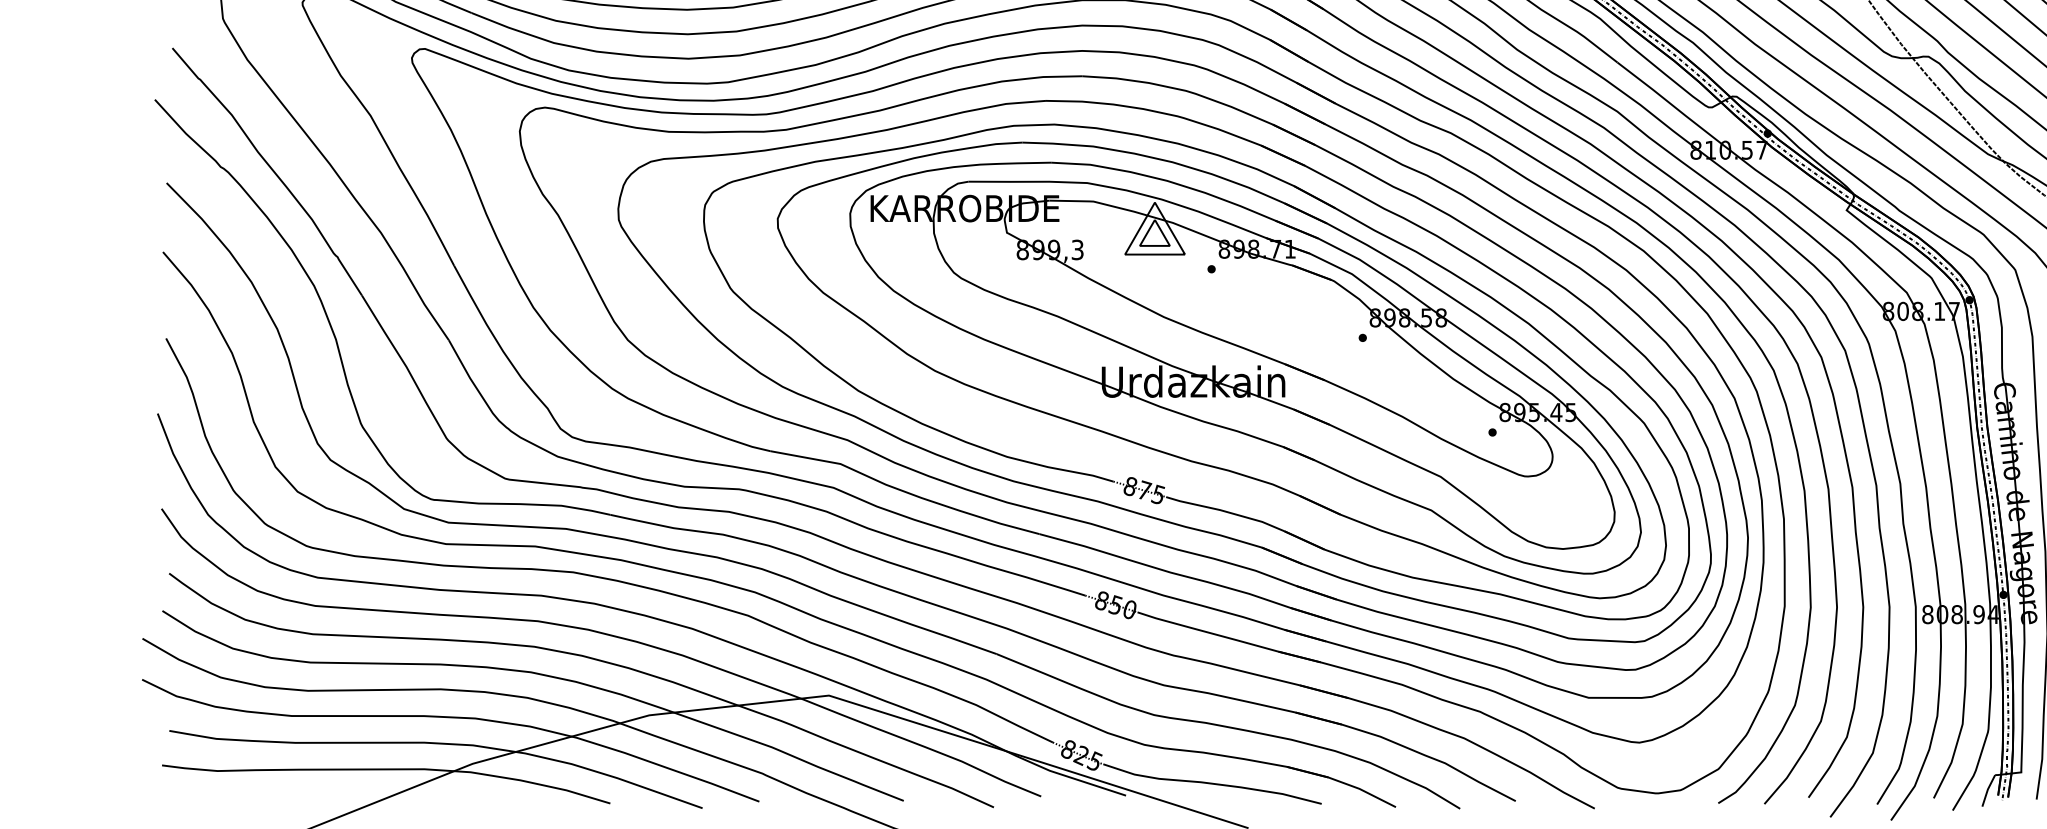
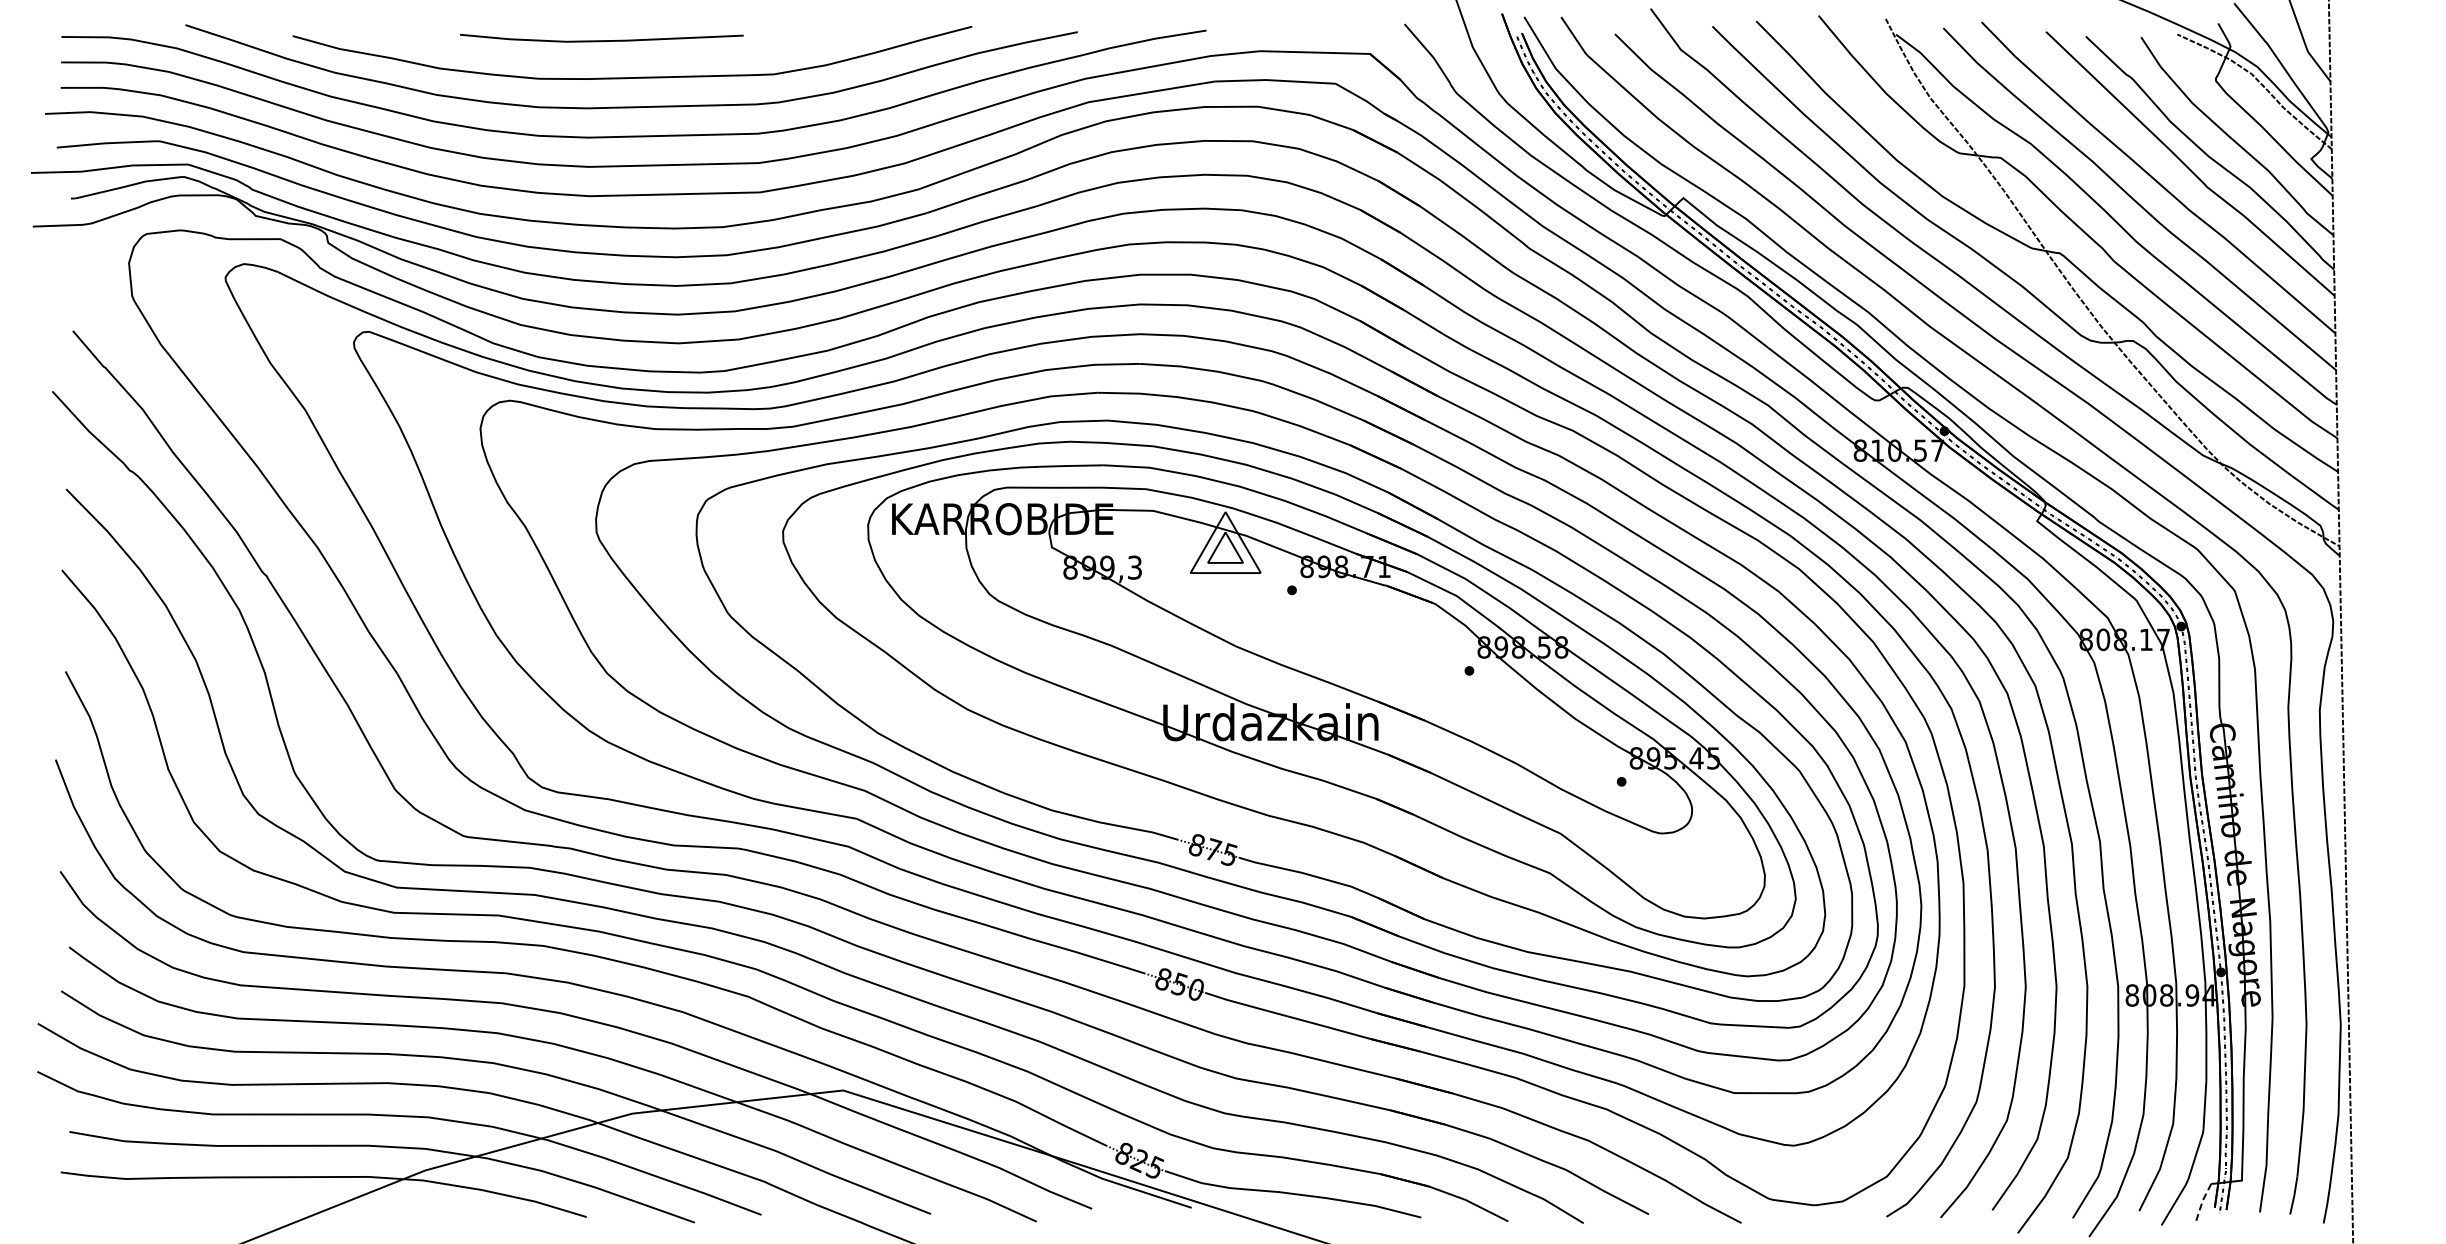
line: (1987, 790) -> (2202, 1201), solid -> dashed

